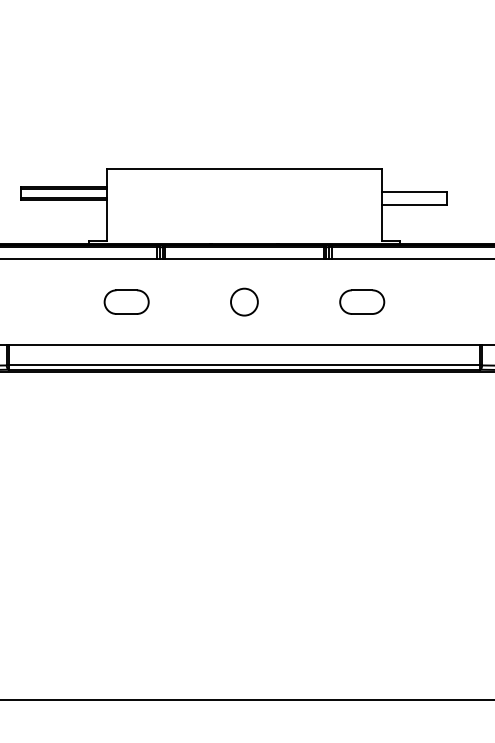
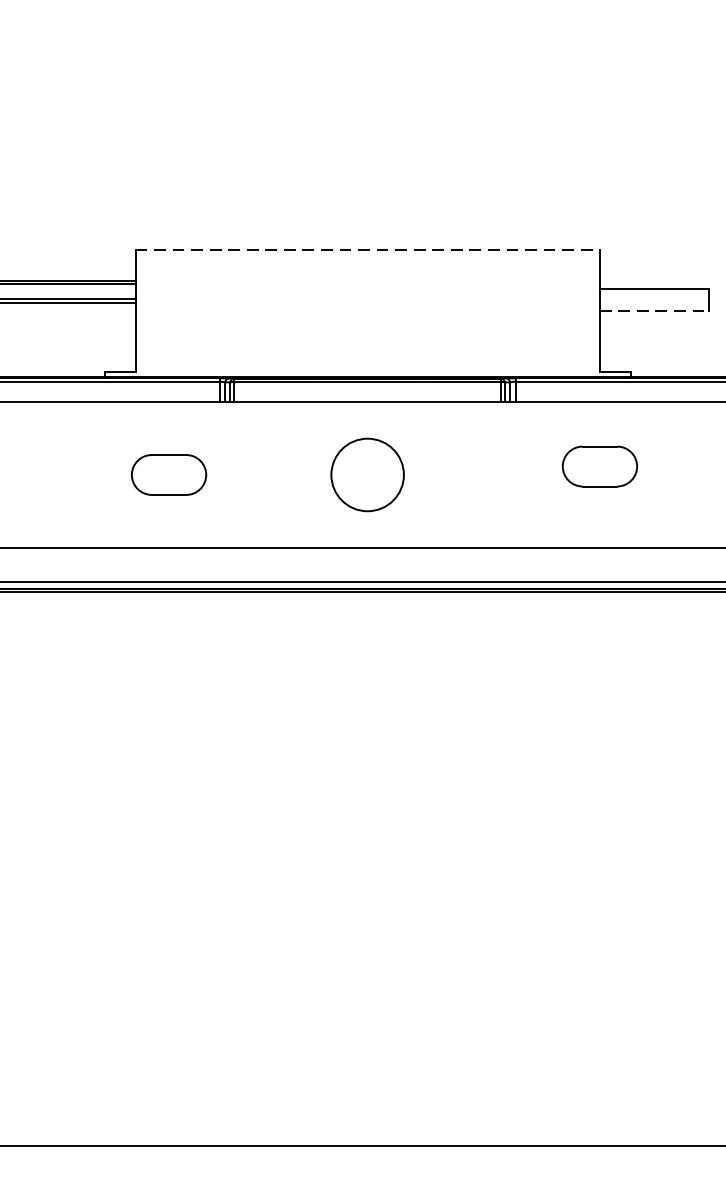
line: (244, 168) -> (367, 249), solid -> dashed
line: (414, 204) -> (654, 310), solid -> dashed
circle: (244, 301) -> (367, 473), size x1.6
part: (362, 301) -> (600, 465), moved

